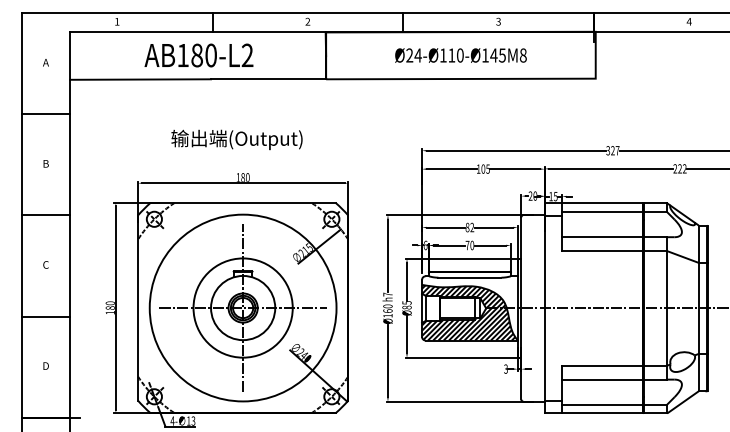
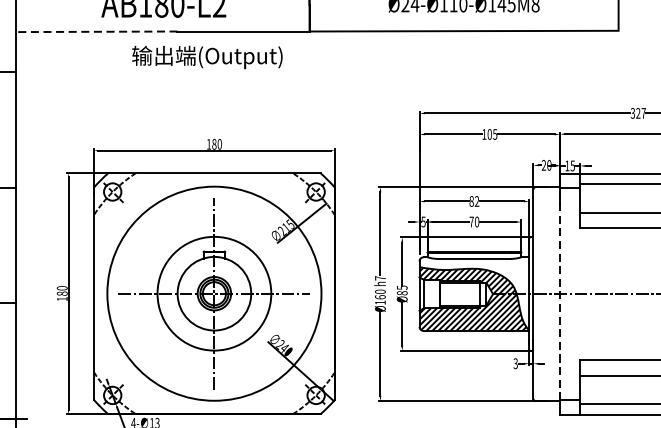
line: (140, 79) -> (96, 31), solid -> dashed
text: (236, 139) -> (206, 56), moved
text: (425, 245) -> (423, 222), 6 -> 5
line: (544, 308) -> (559, 294), solid -> dashed

